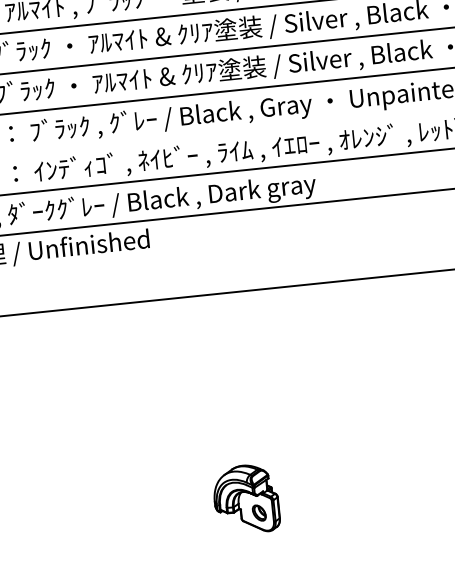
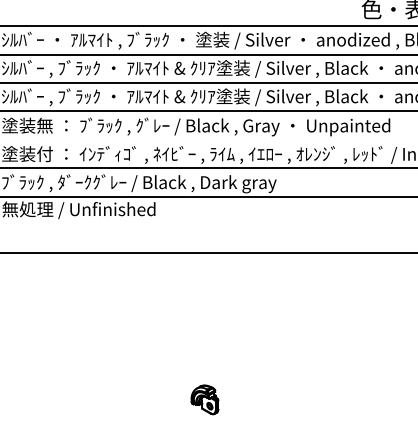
part: (245, 499) -> (204, 399), size x0.6

